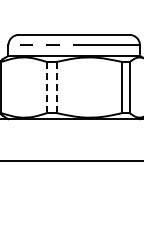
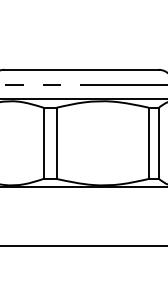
line: (47, 87) -> (44, 143), dashed -> solid
line: (56, 87) -> (56, 143), dashed -> solid

